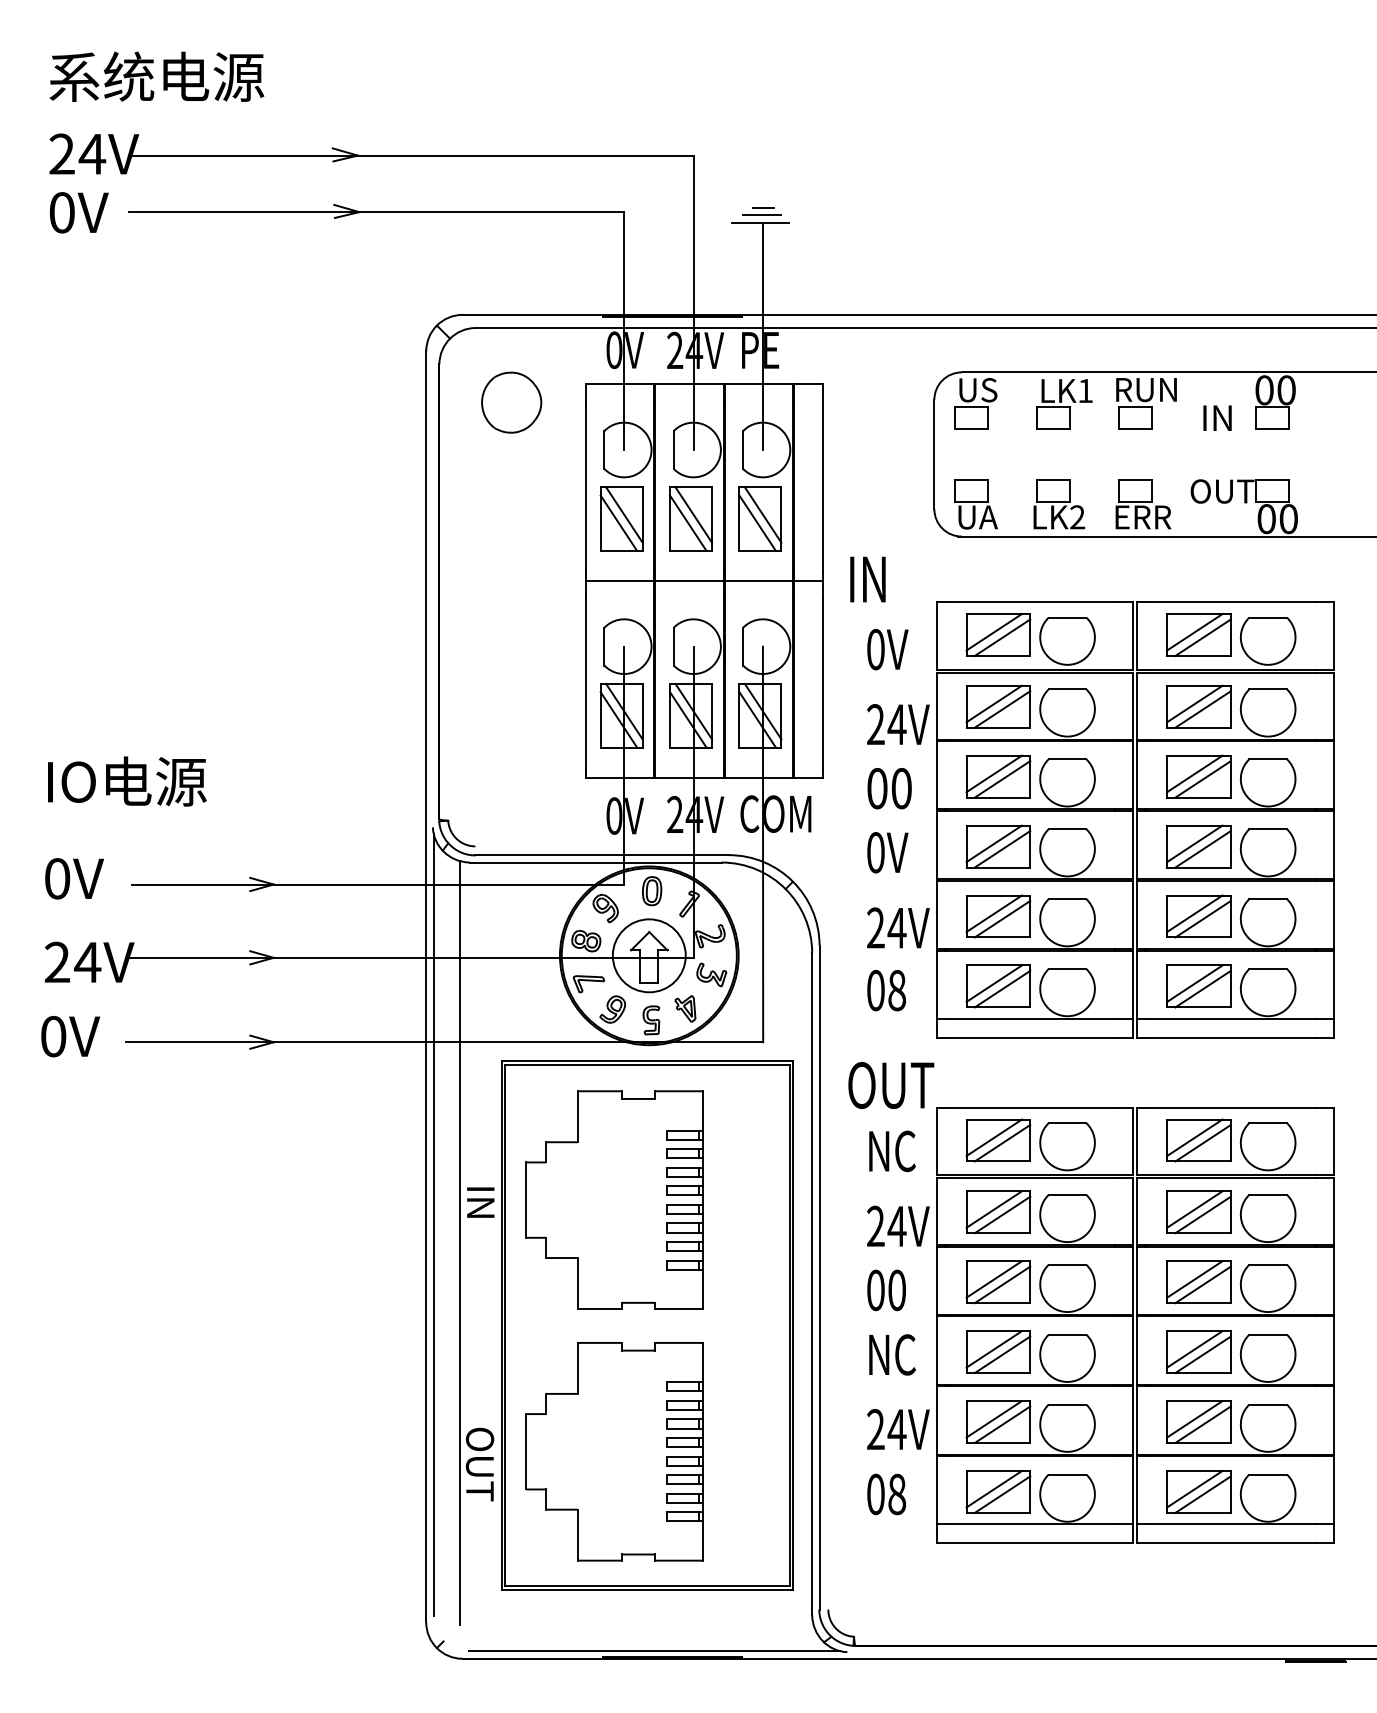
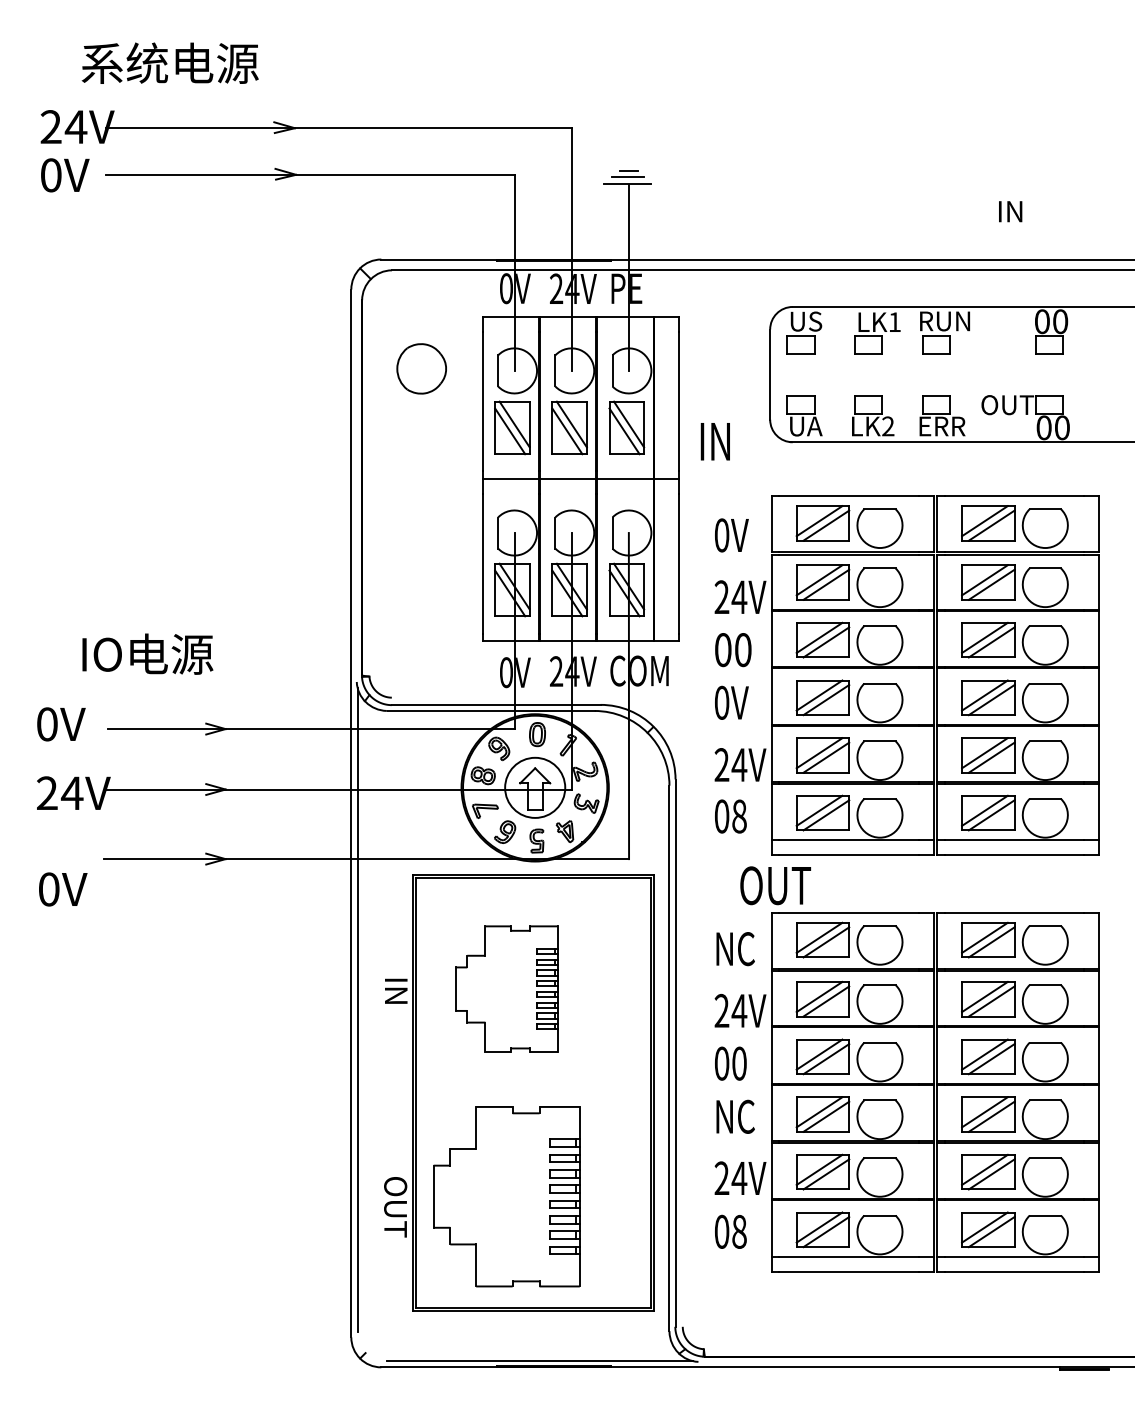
text: (155, 75) -> (169, 62), moved
part: (511, 402) -> (421, 368), moved
text: (1217, 417) -> (1010, 211), moved
text: (866, 579) -> (714, 441), moved
text: (126, 780) -> (147, 653), moved
text: (71, 1036) -> (63, 889), moved
text: (891, 1085) -> (775, 885), moved
part: (614, 1199) -> (506, 988), size x0.7
line: (460, 1242) -> (379, 1024), removed

